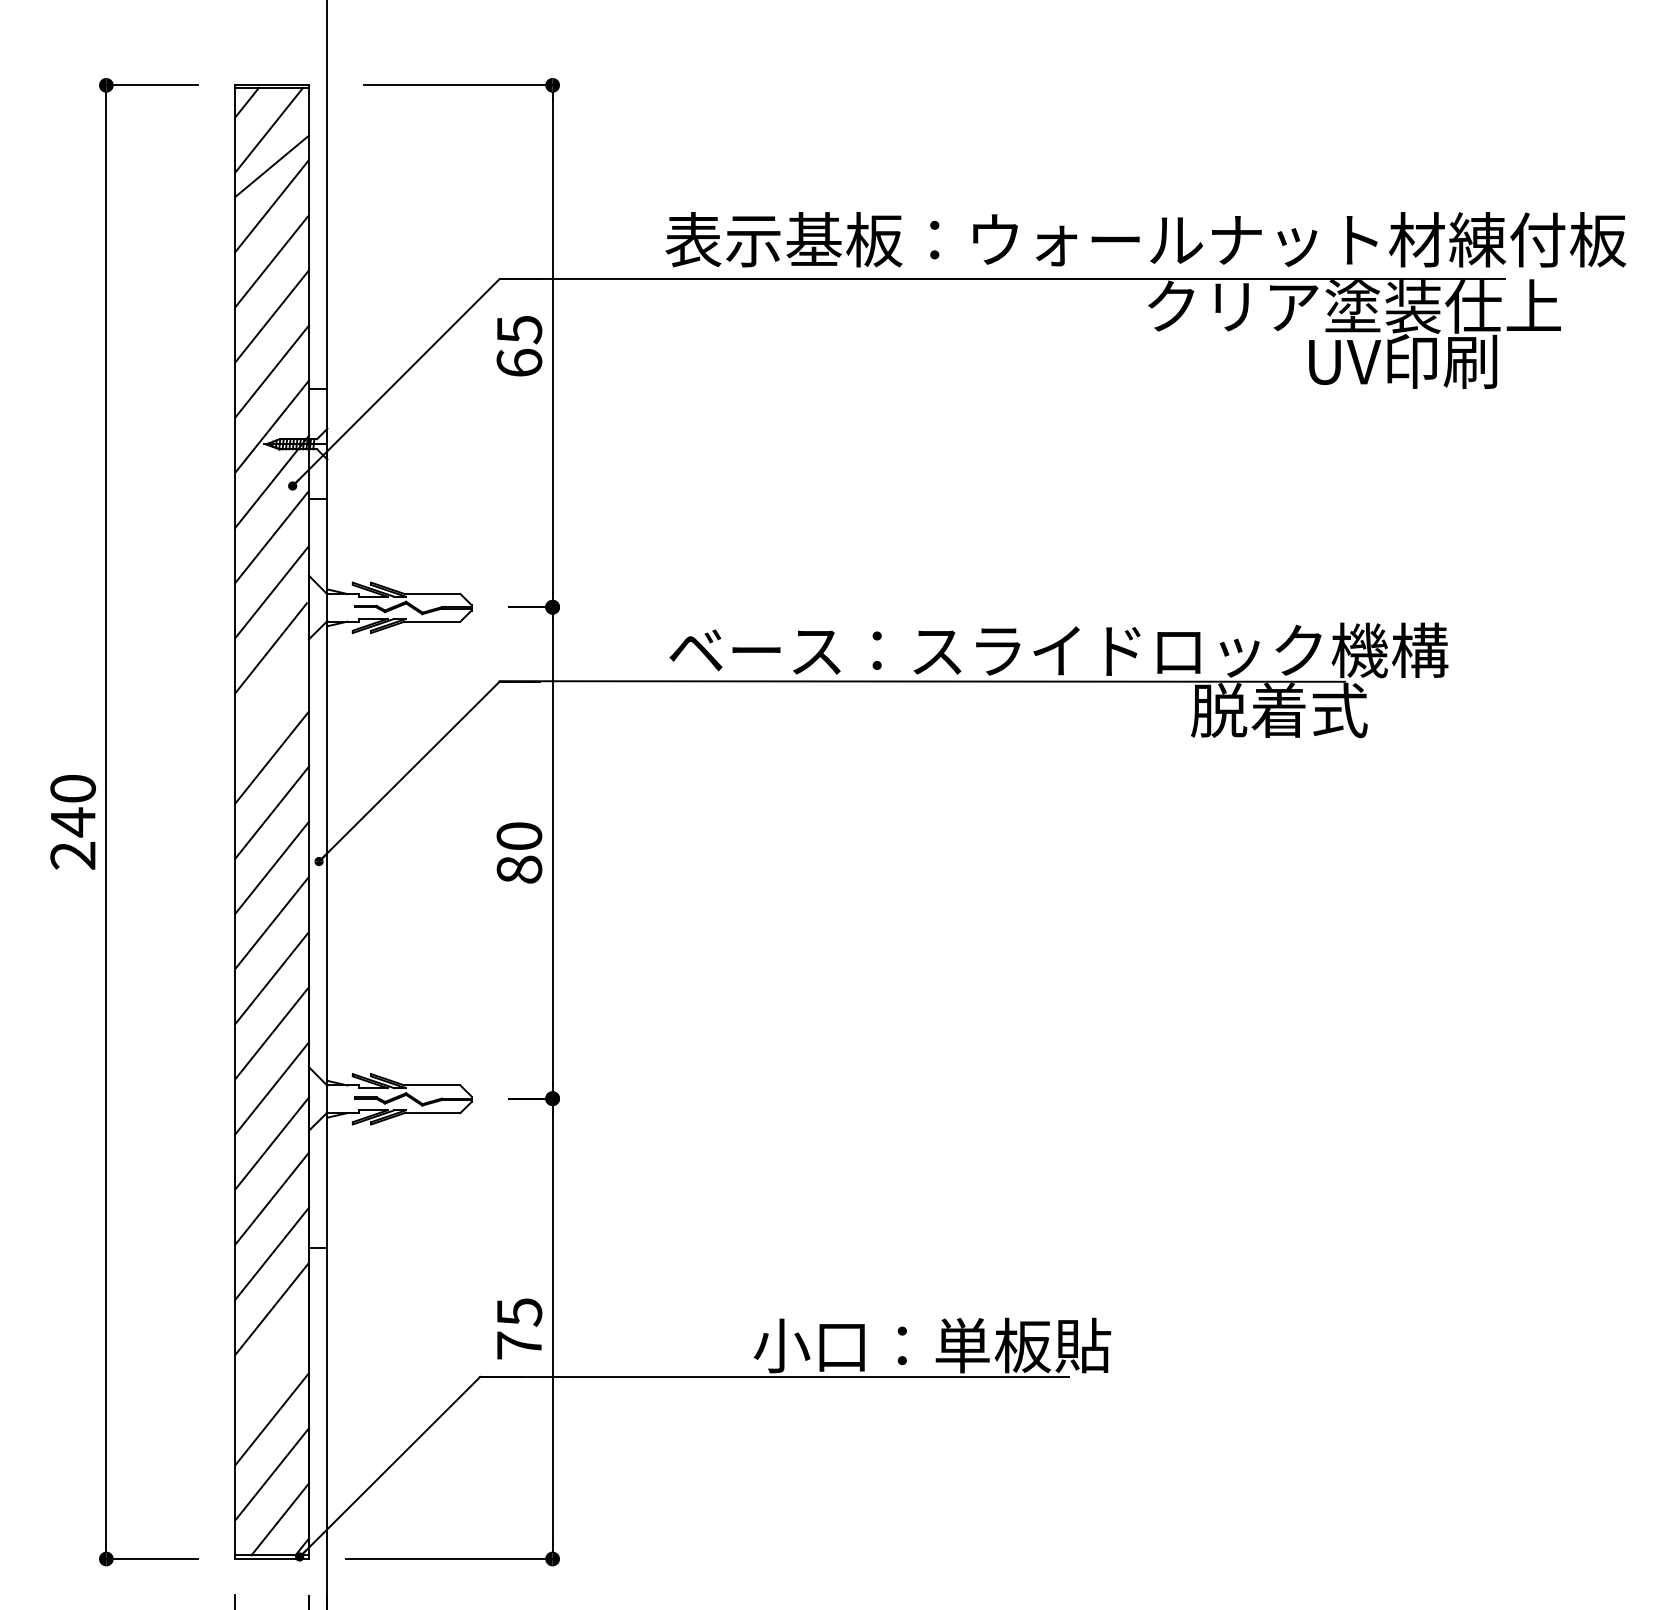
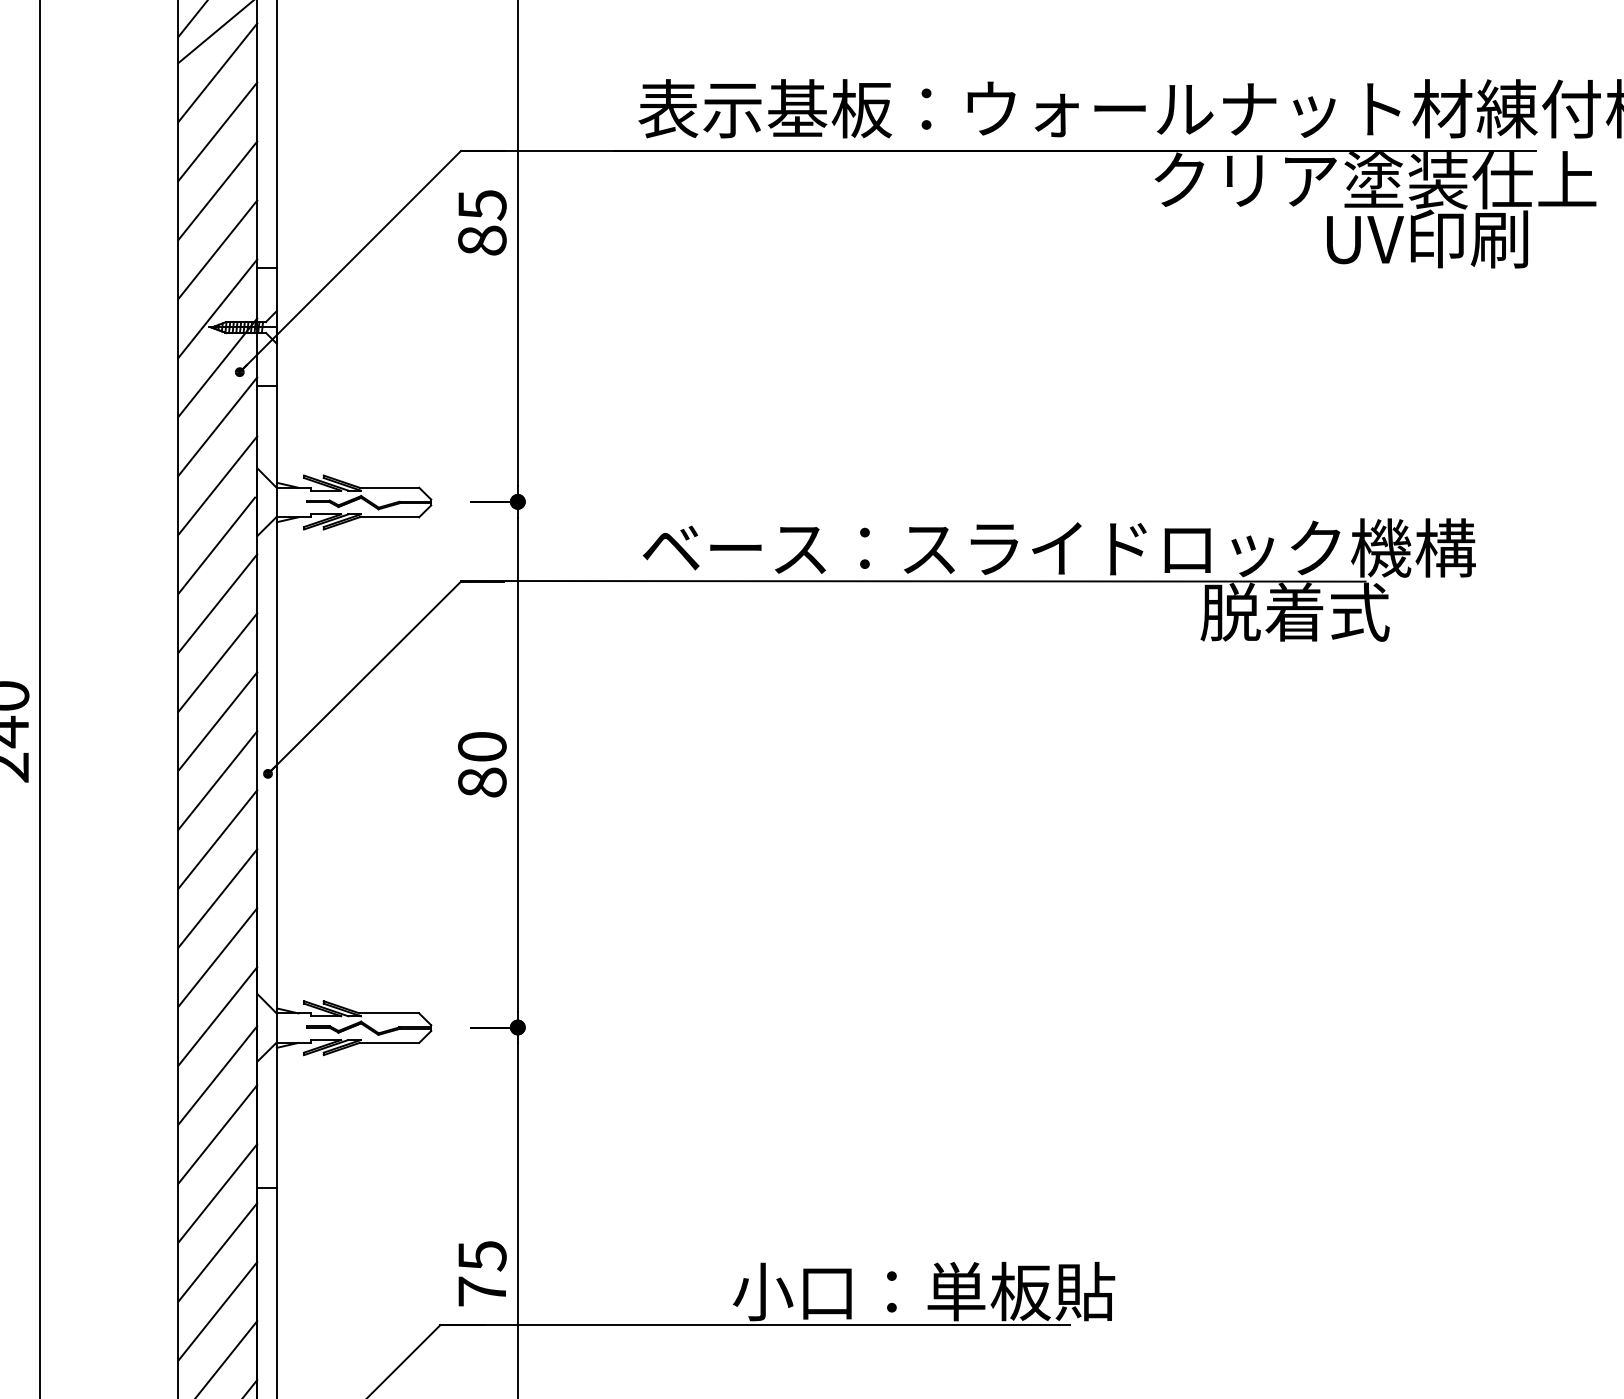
text: (519, 362) -> (482, 240), 65 -> 85
line: (271, 702) -> (217, 603), added
line: (271, 1364) -> (217, 1311), added

